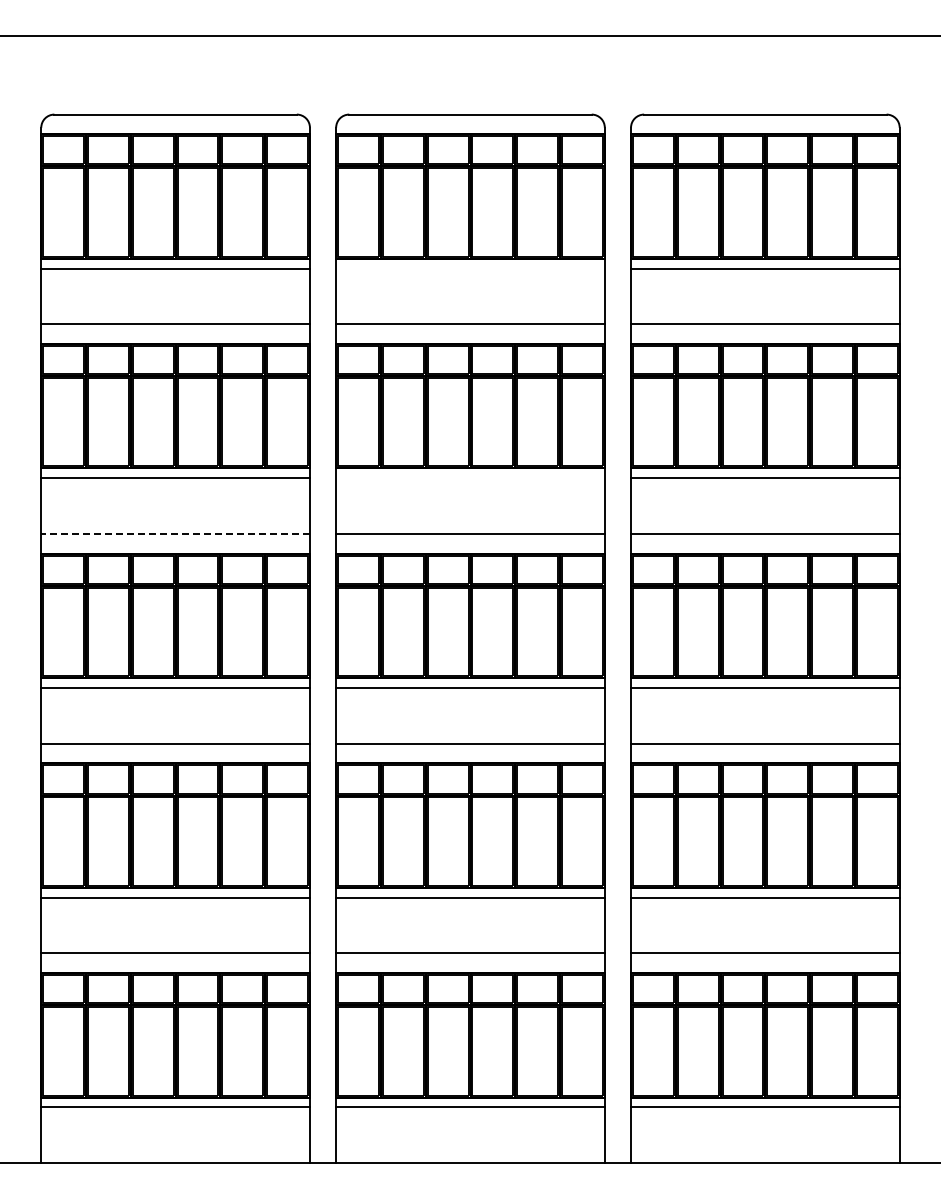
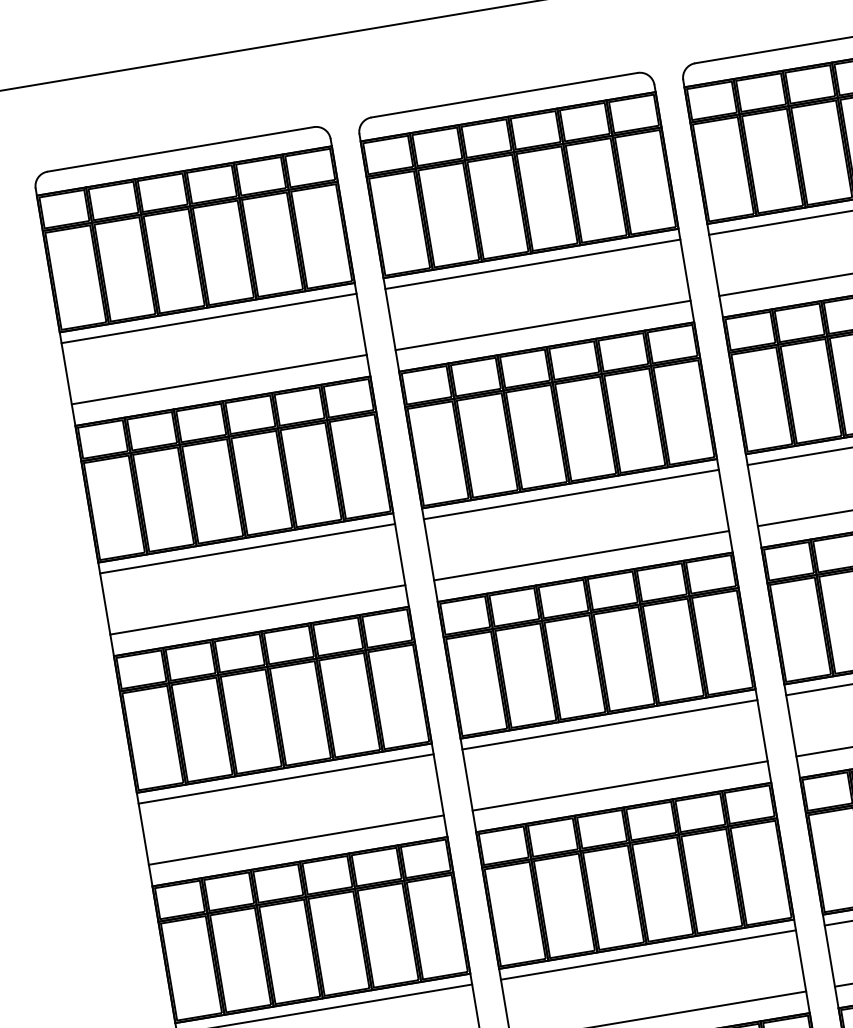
line: (470, 268) -> (532, 264), added
line: (470, 478) -> (571, 494), added
line: (175, 533) -> (257, 609), dashed -> solid

